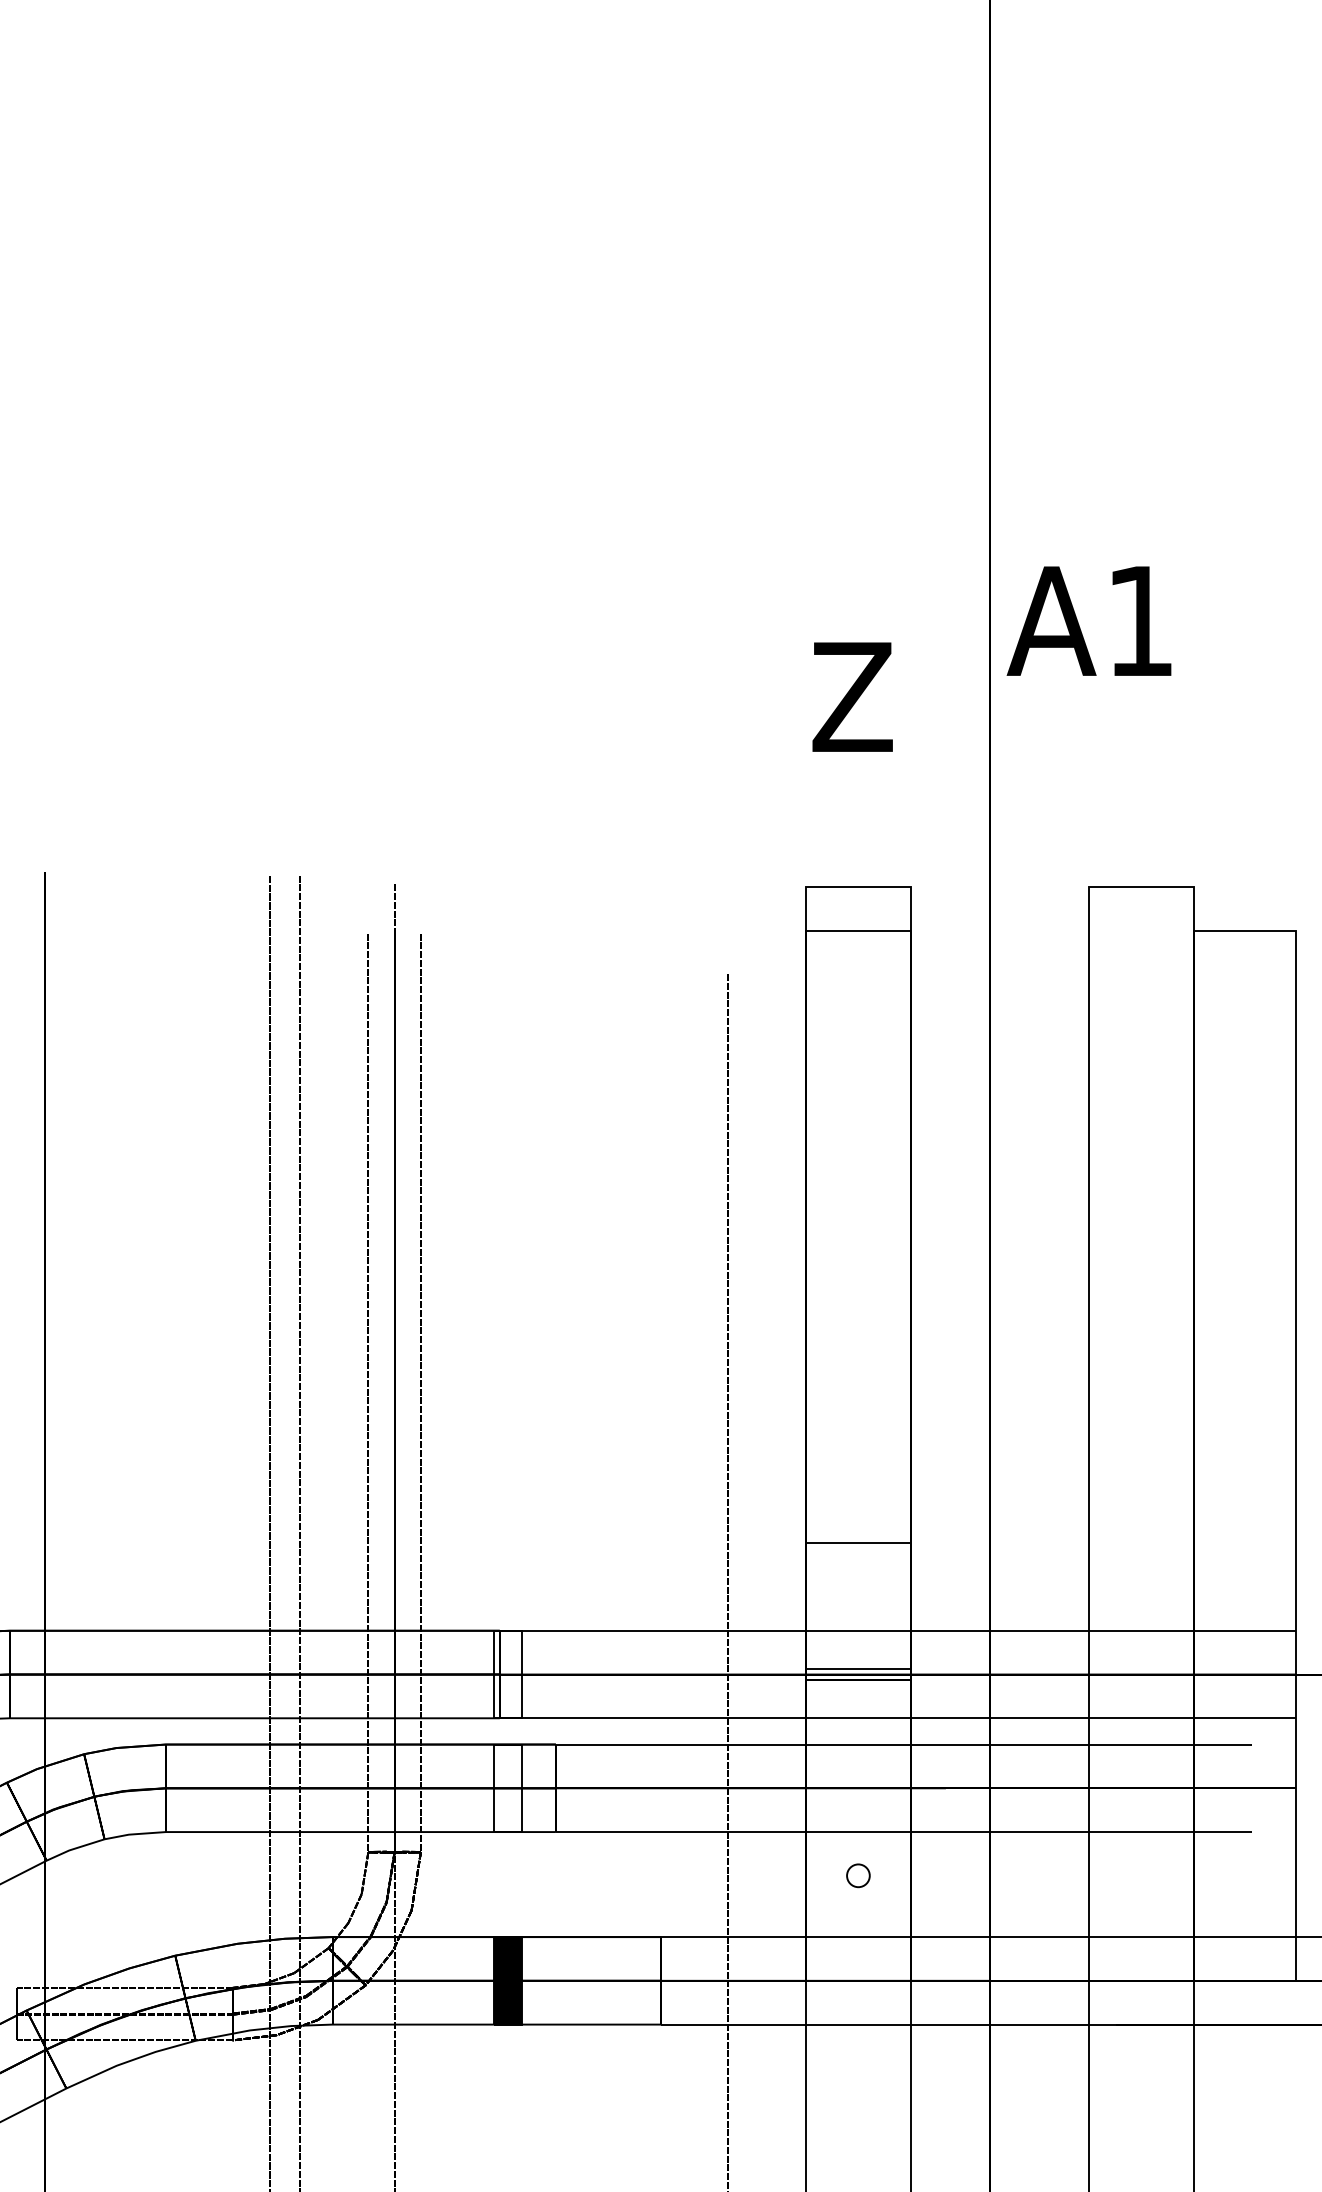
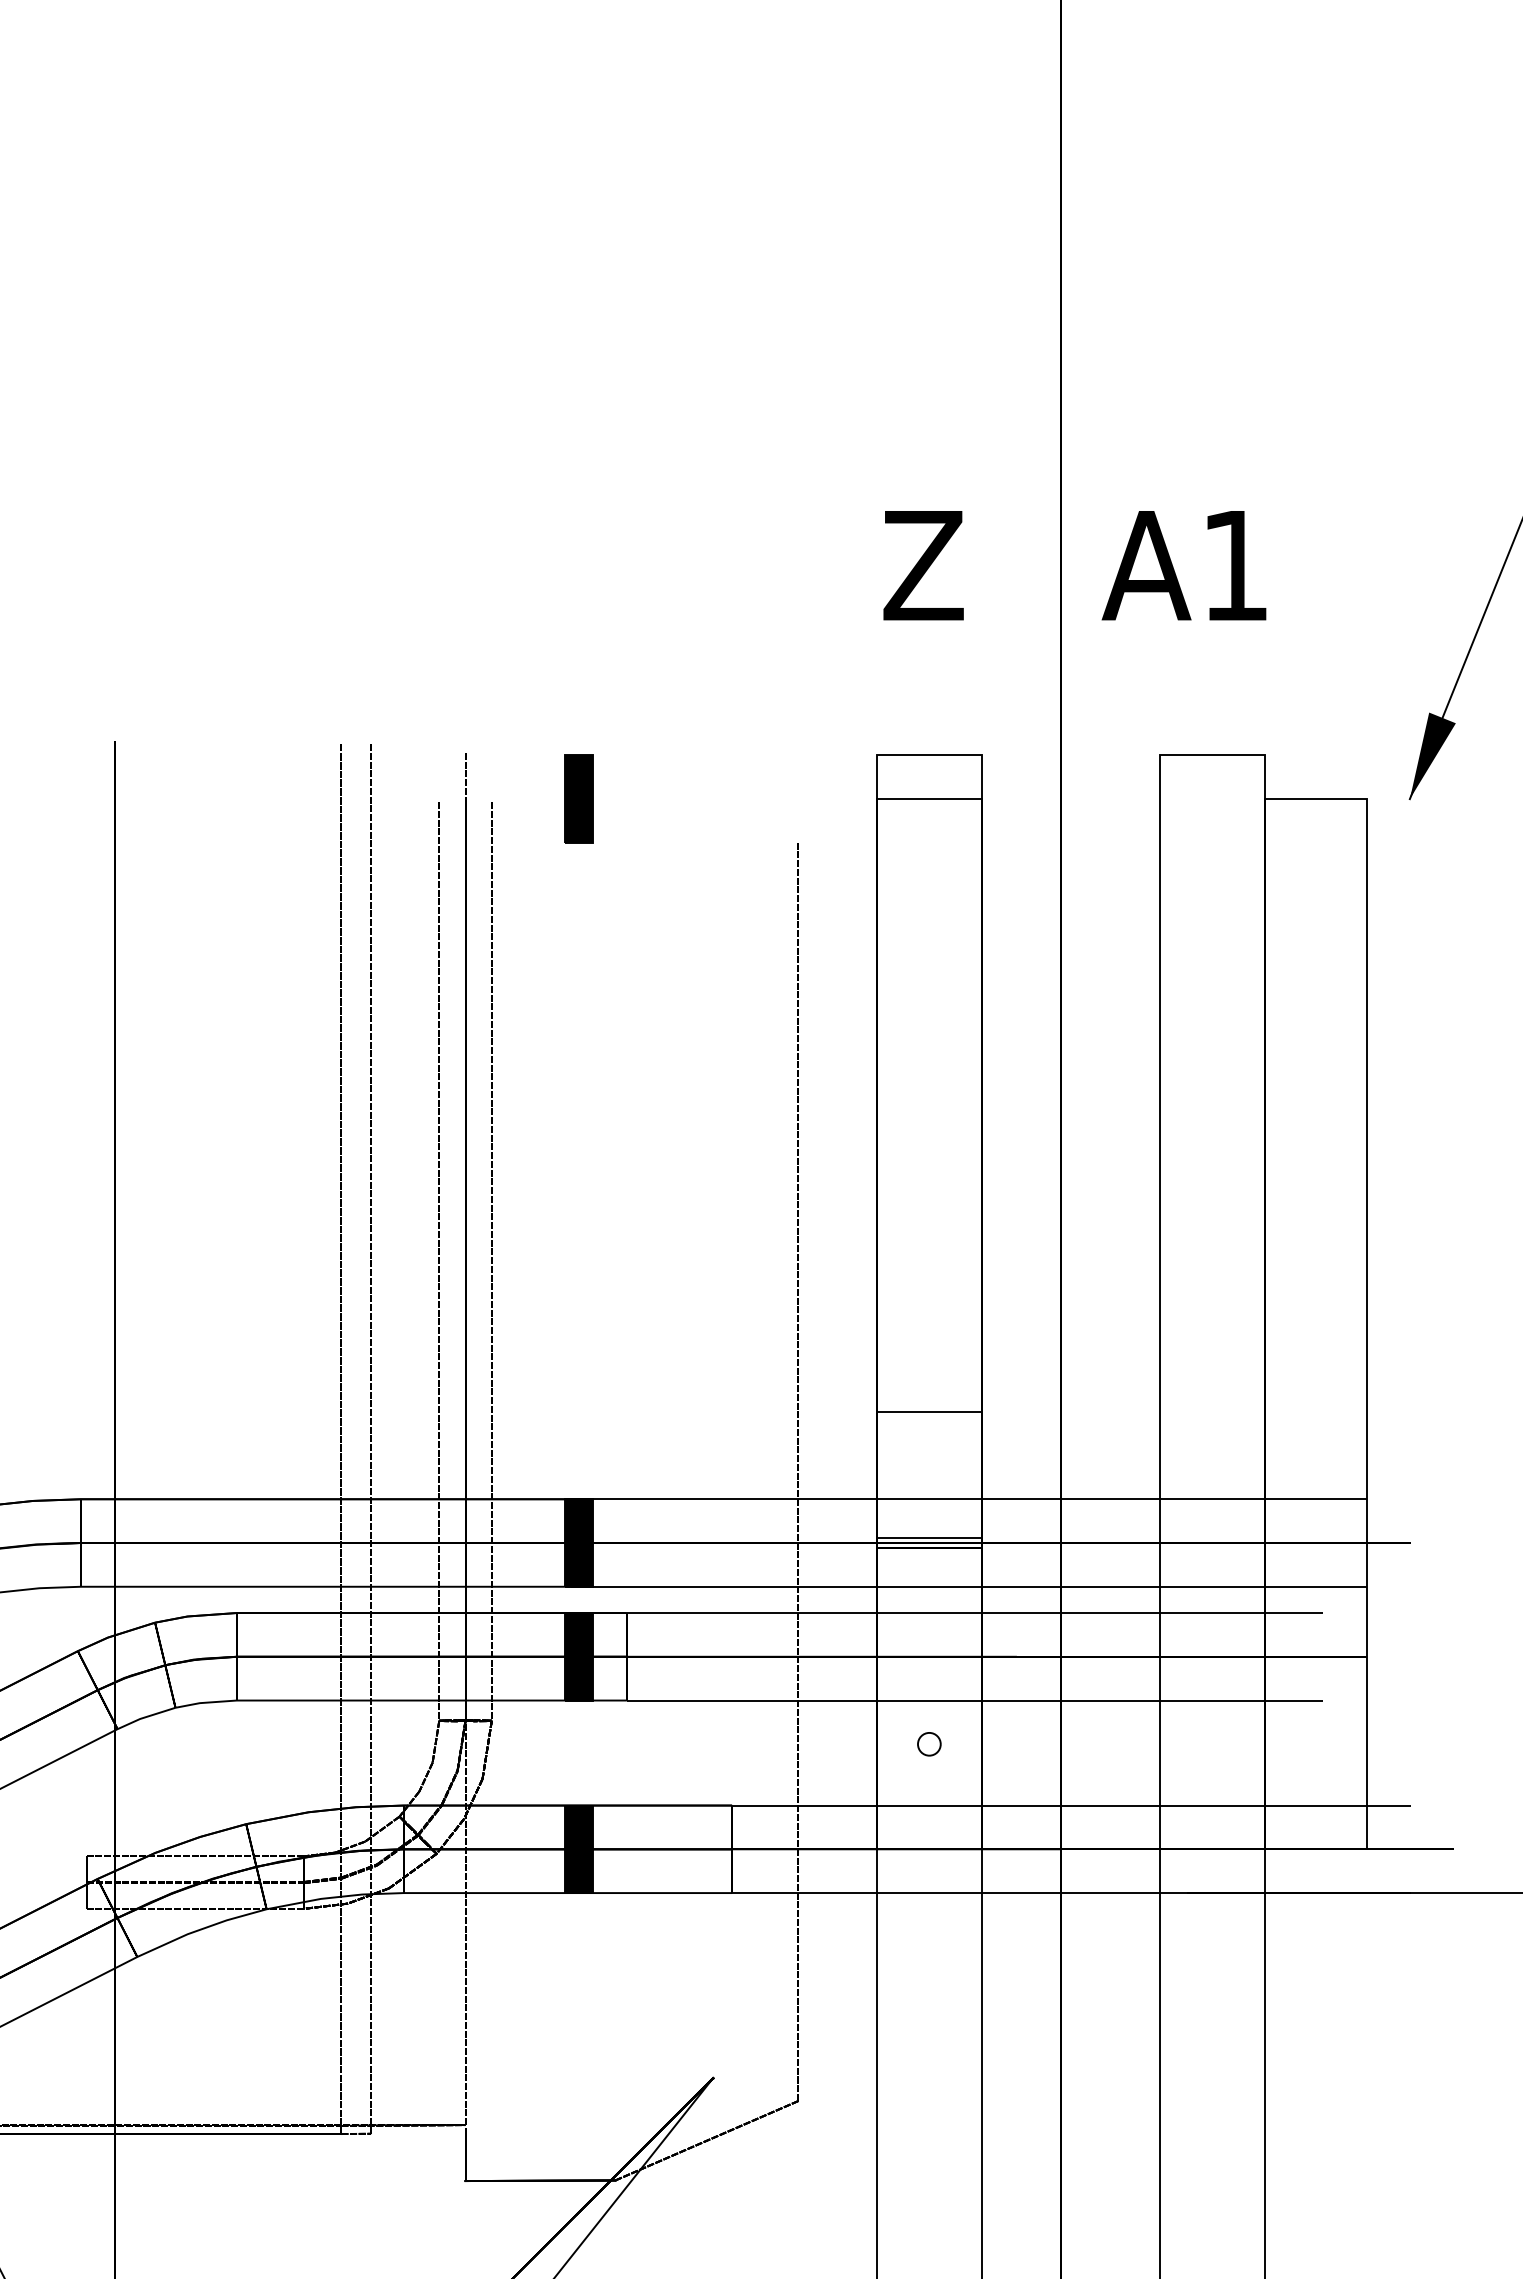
text: (1088, 621) -> (1183, 565), moved
part: (507, 930) -> (578, 798), added
fill: (507, 1674) -> (578, 1542), added
fill: (507, 1788) -> (578, 1656), added

